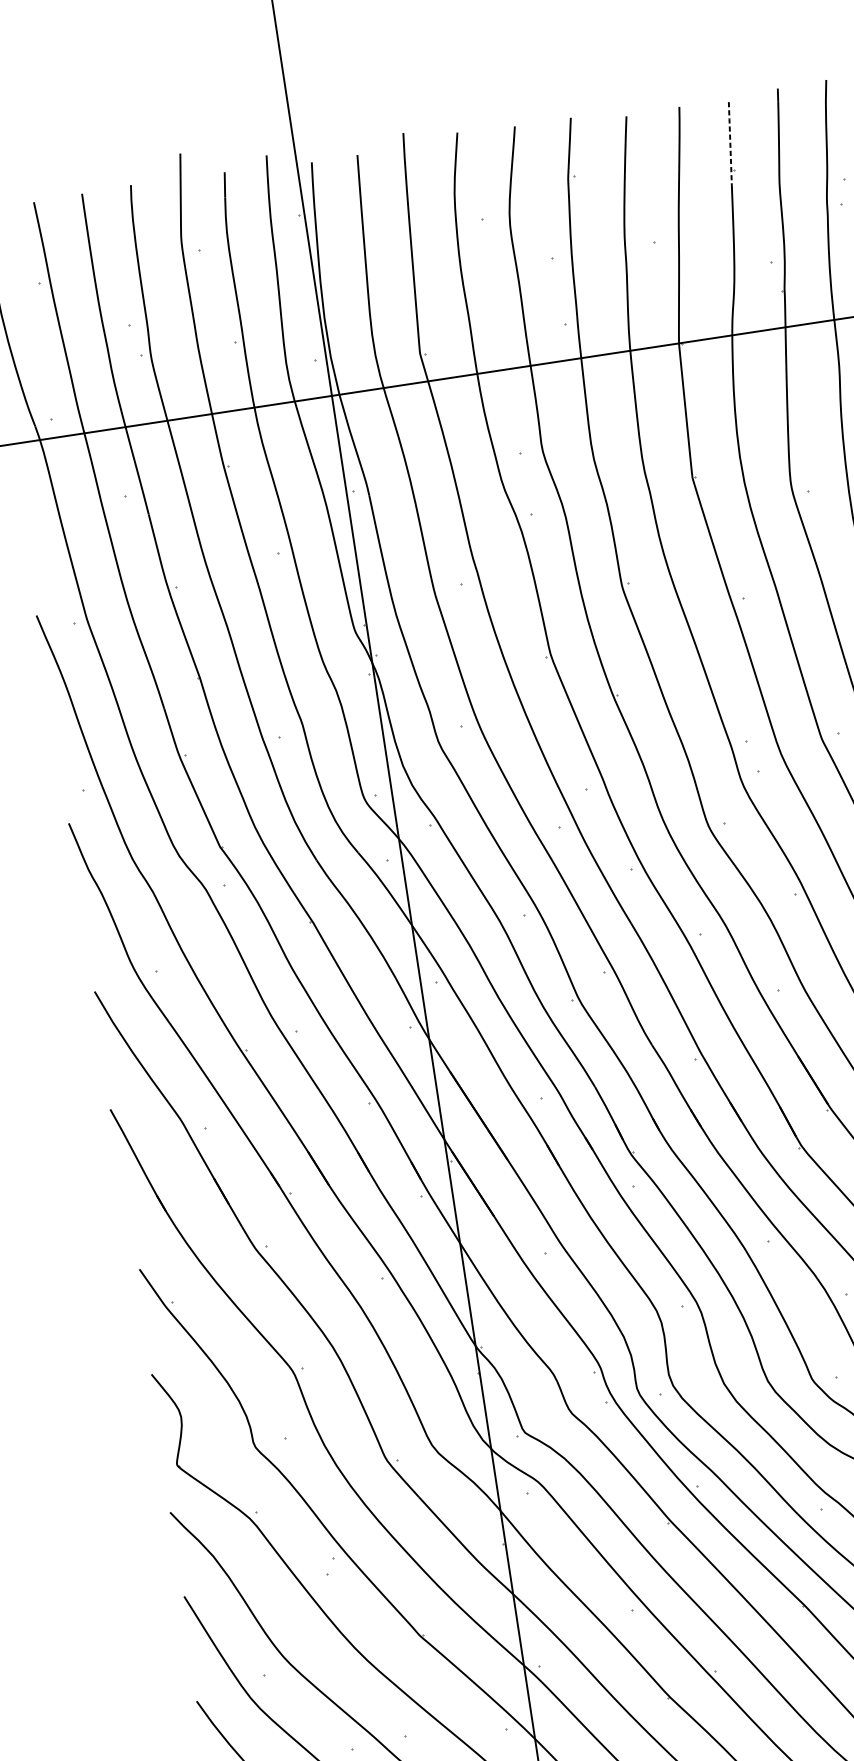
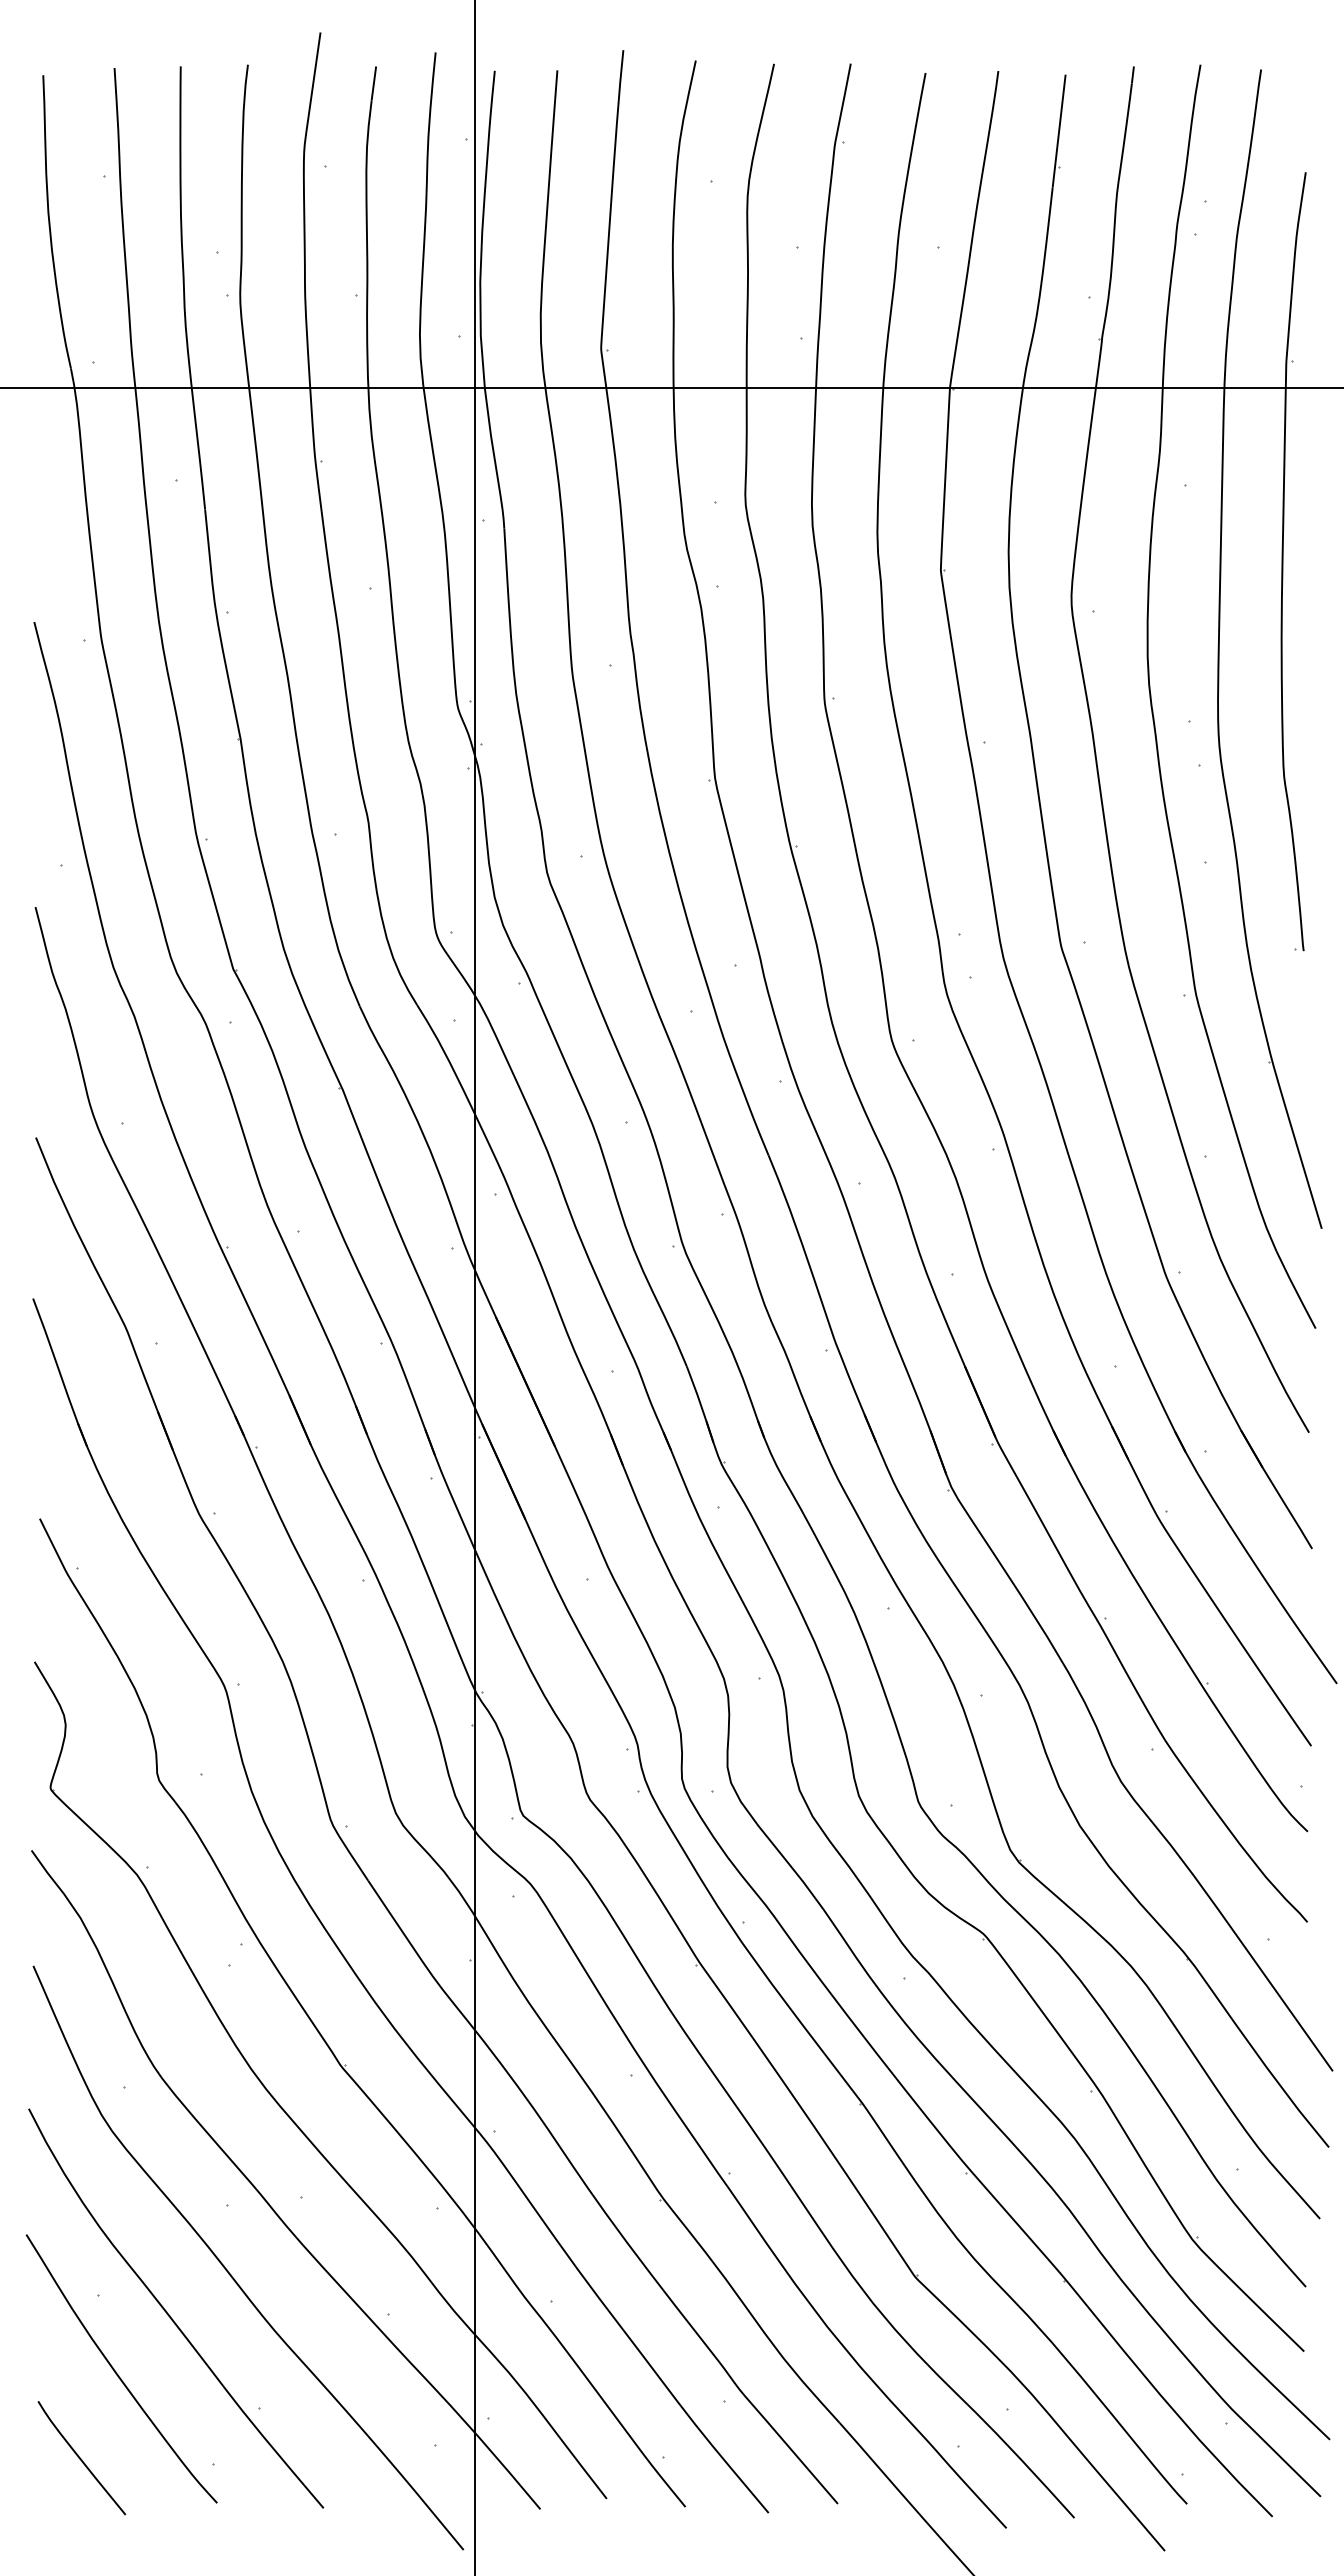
line: (730, 144) -> (1059, 131), dashed -> solid

